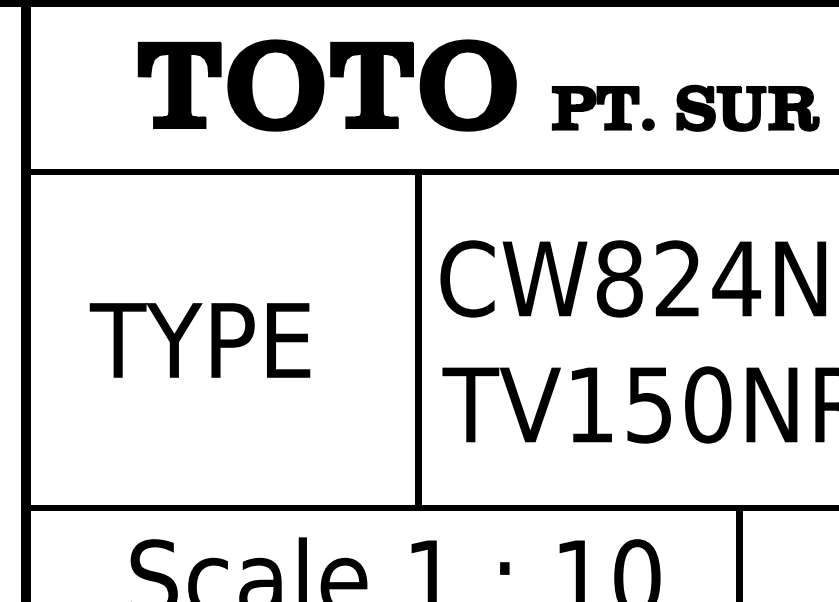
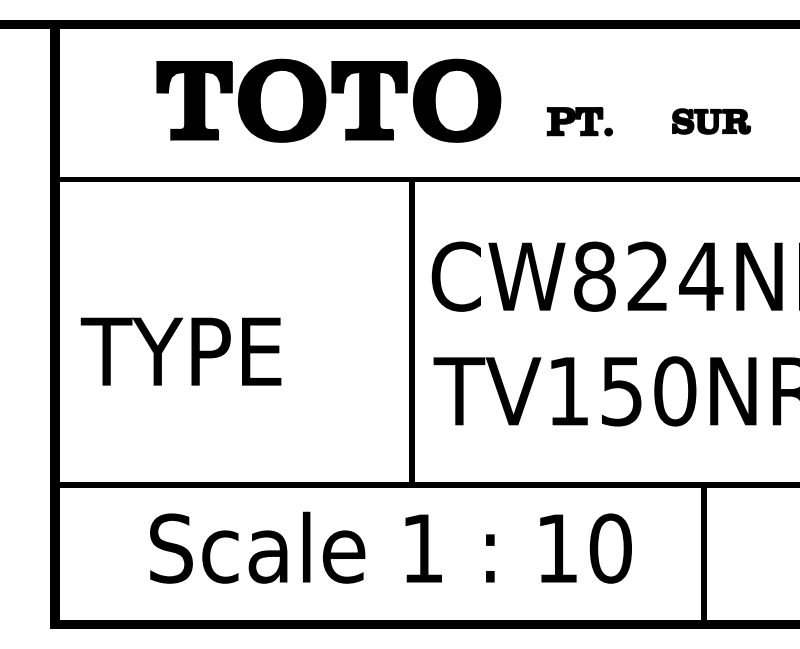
part: (602, 108) -> (579, 121), size x0.7
part: (747, 108) -> (711, 121), size x0.6
text: (199, 340) -> (180, 351), moved

